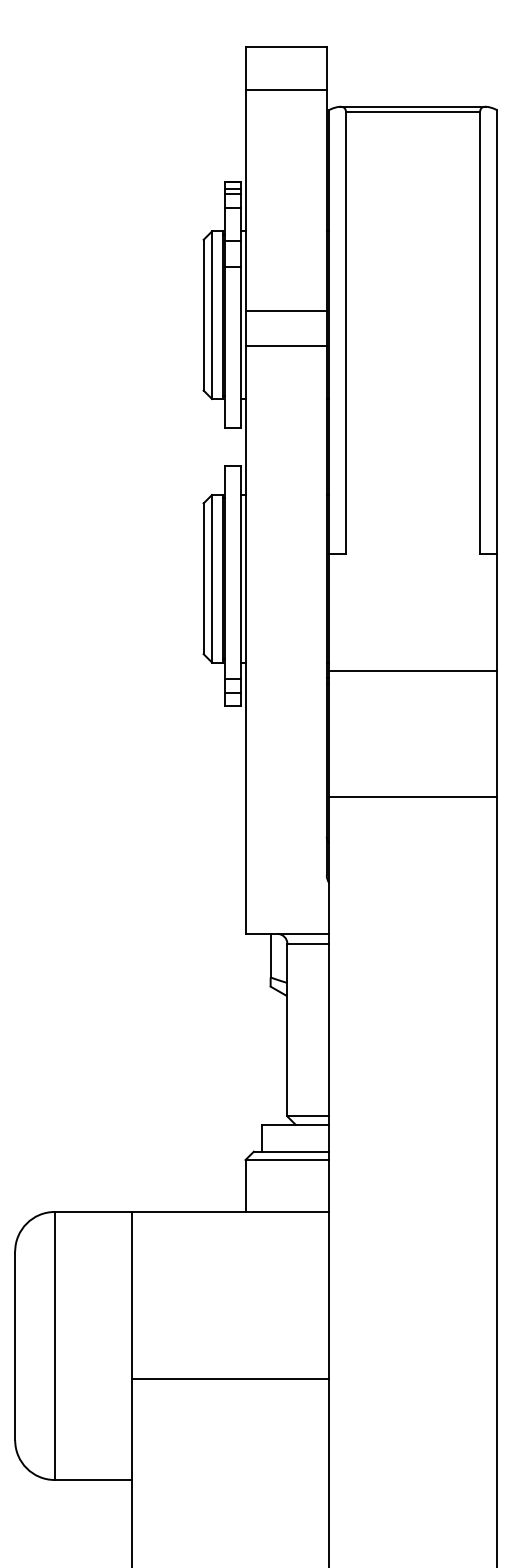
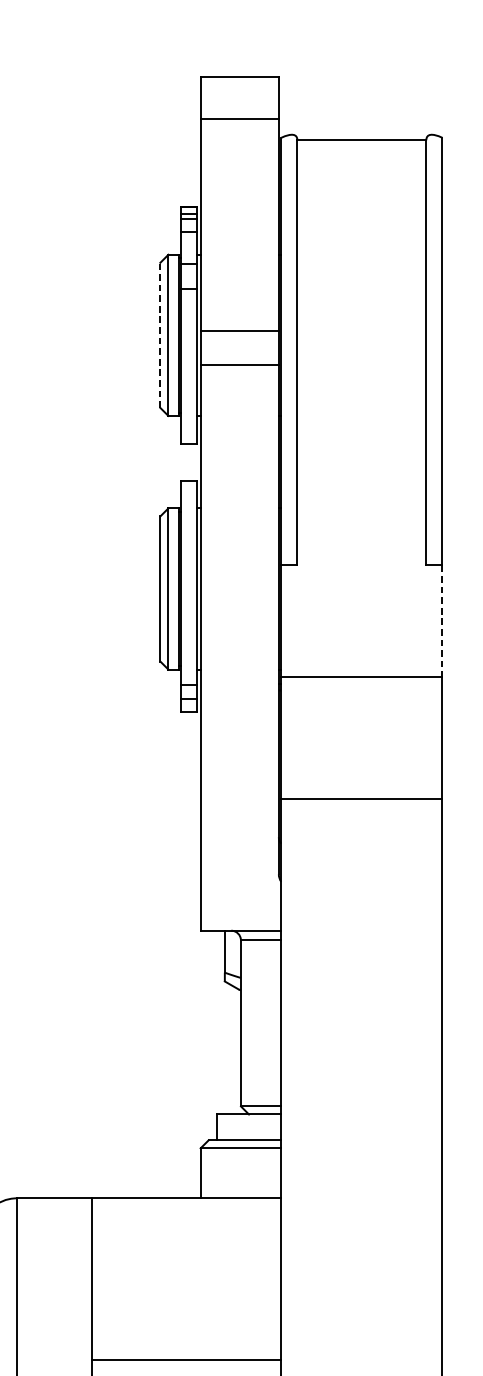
line: (412, 106) -> (361, 134), removed
line: (203, 314) -> (160, 334), solid -> dashed
line: (496, 612) -> (442, 621), solid -> dashed

